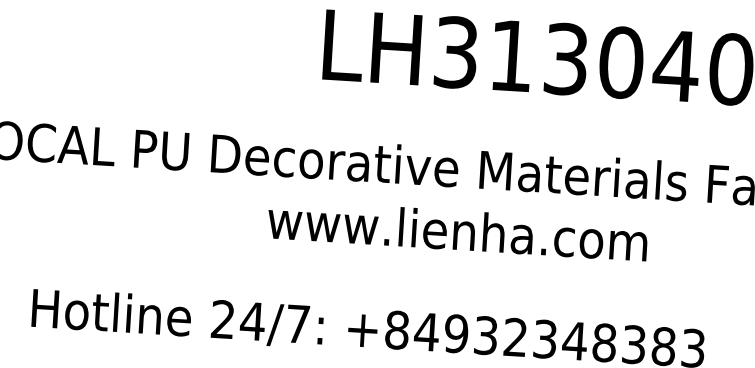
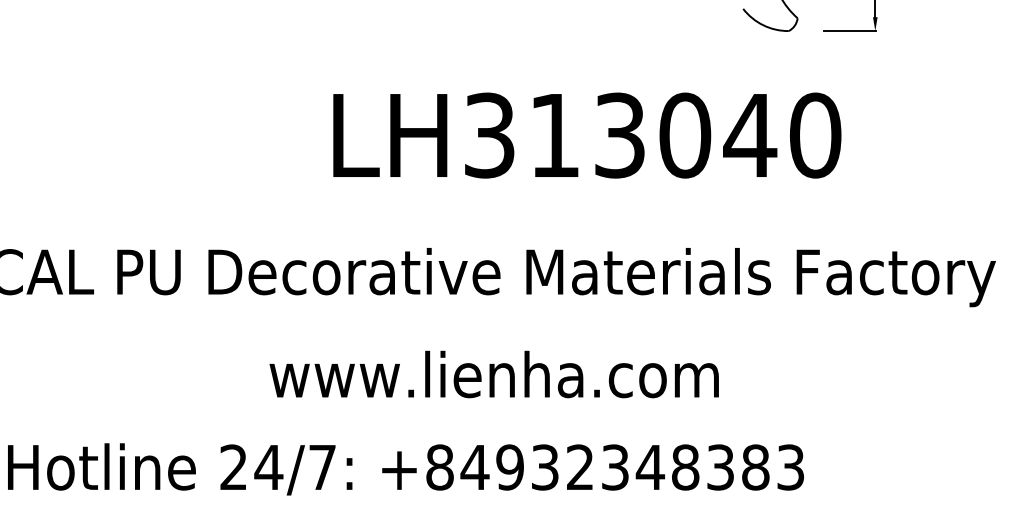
text: (457, 230) -> (493, 374), moved

